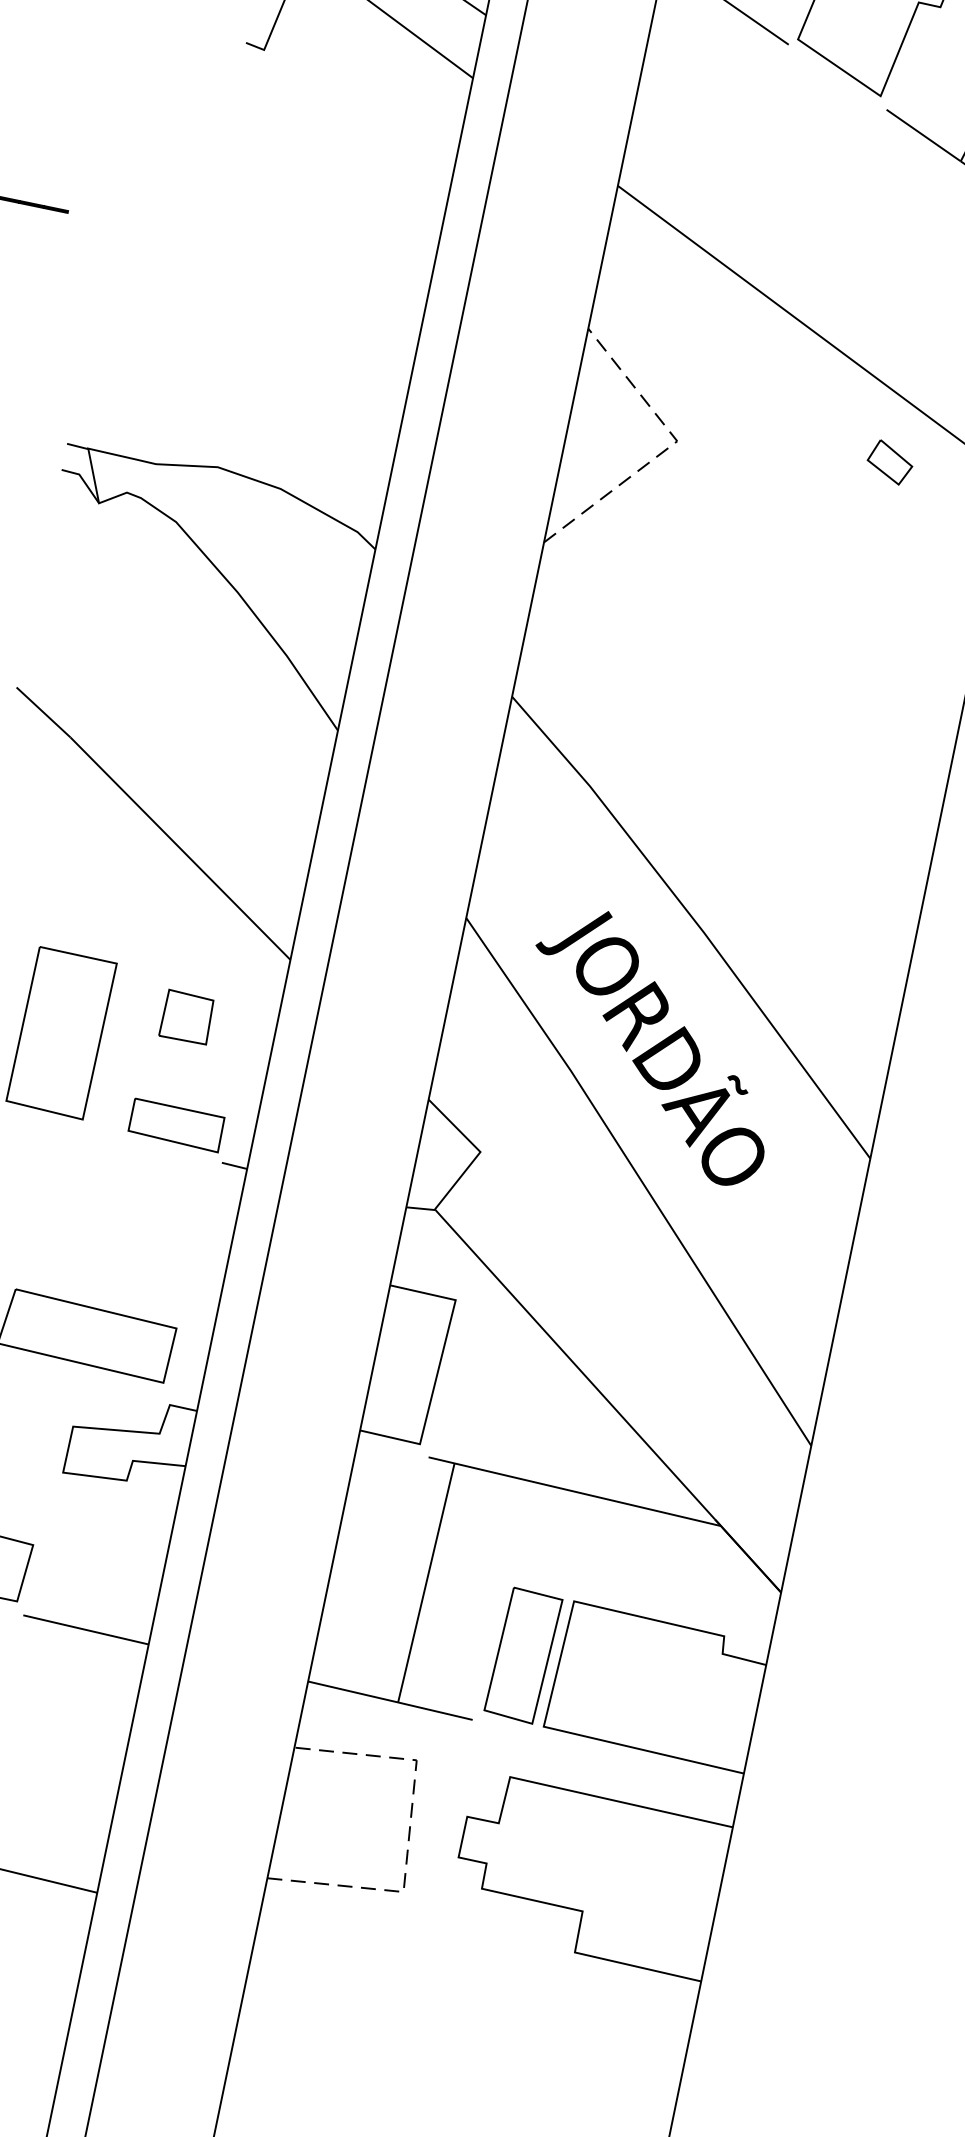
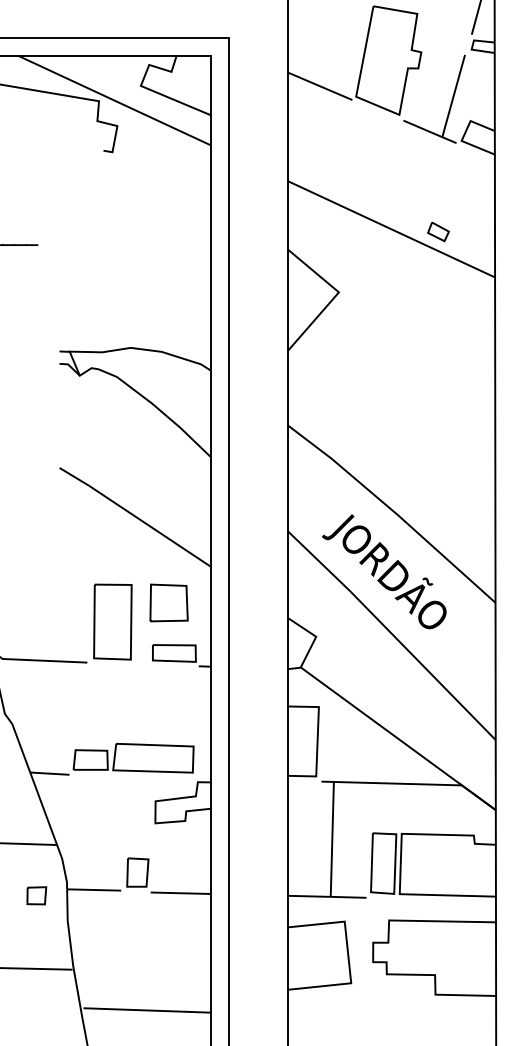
line: (668, 448) -> (335, 296), dashed -> solid
part: (890, 461) -> (438, 231), moved
part: (186, 1016) -> (168, 602), size x1.67
line: (409, 1832) -> (348, 955), dashed -> solid

